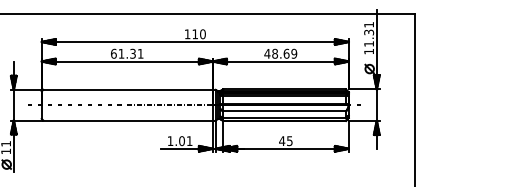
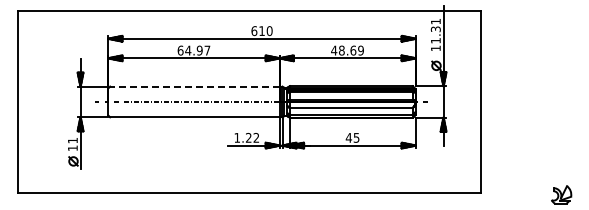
text: (187, 34) -> (254, 31), 110 -> 610
text: (130, 53) -> (197, 50), 61.31 -> 64.97
line: (127, 89) -> (194, 86), solid -> dashed
text: (184, 140) -> (251, 137), 1.01 -> 1.22

